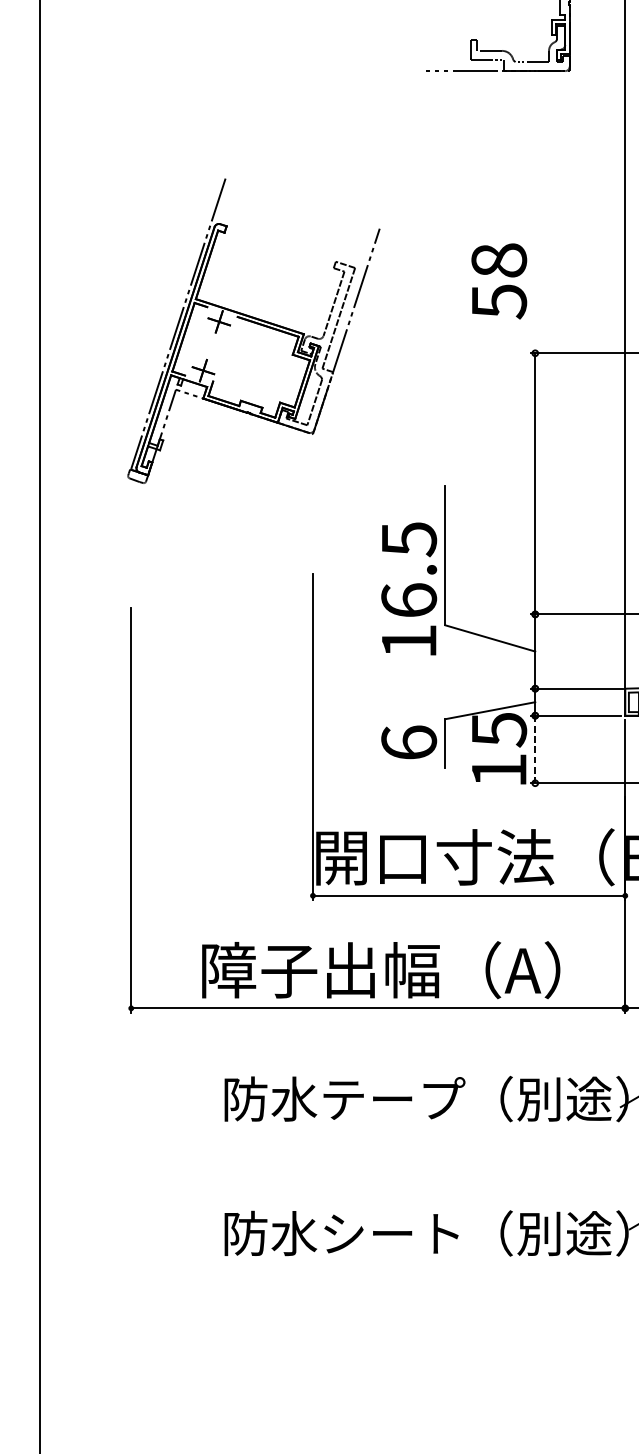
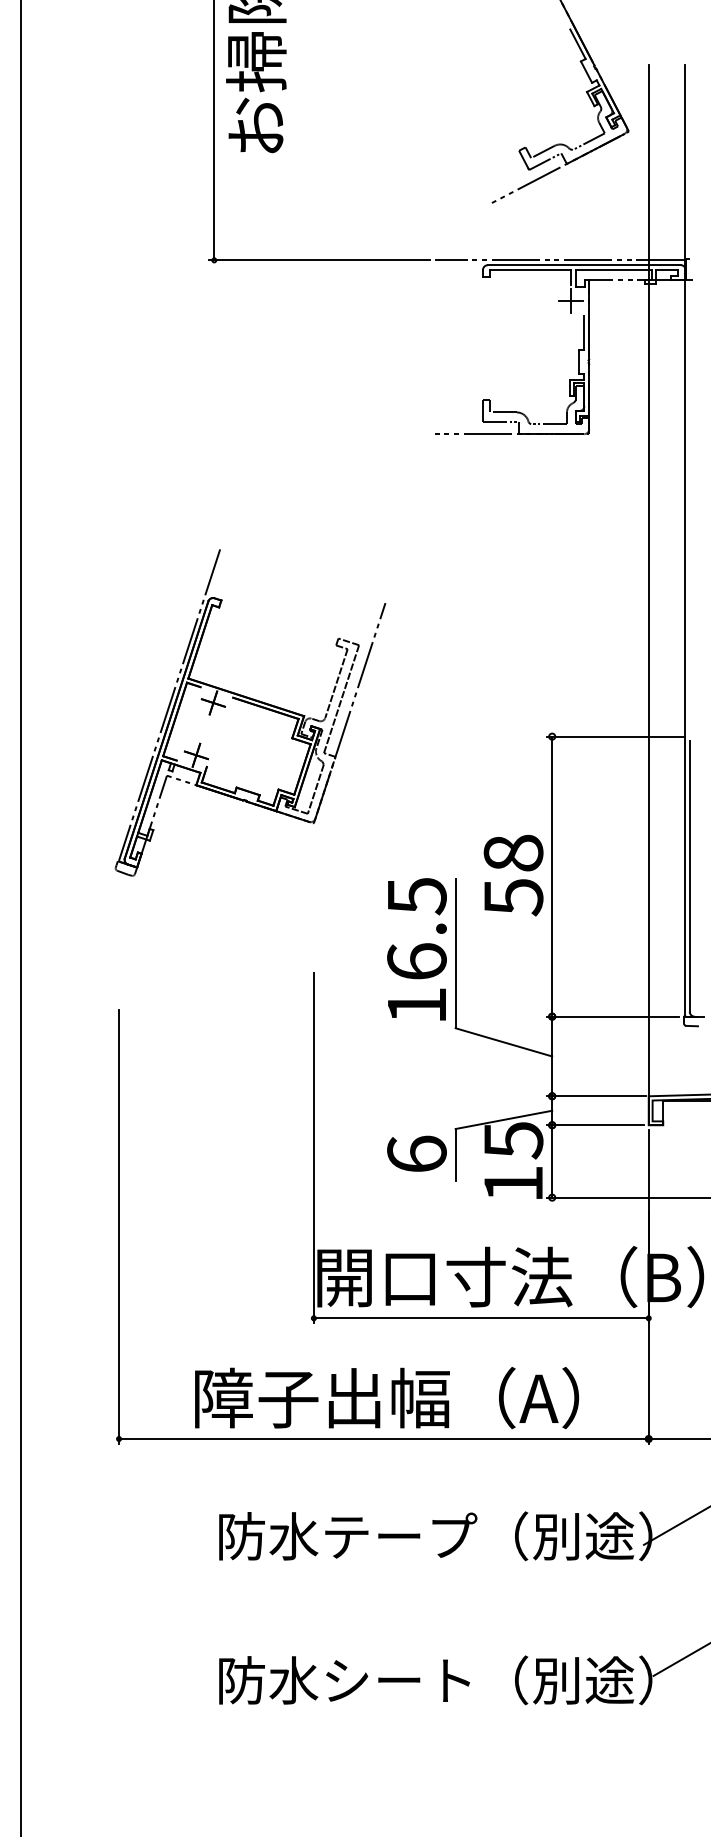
text: (499, 281) -> (513, 875), moved
text: (408, 589) -> (416, 949), moved
line: (535, 749) -> (552, 1161), dashed -> solid

